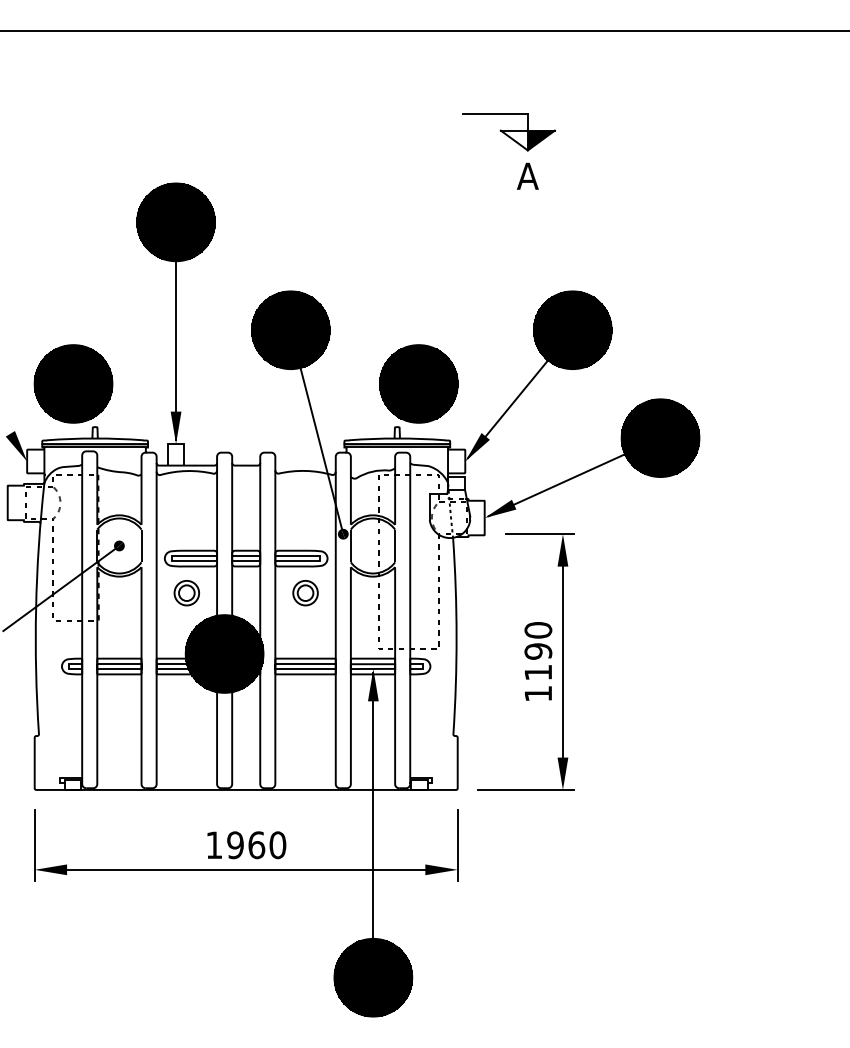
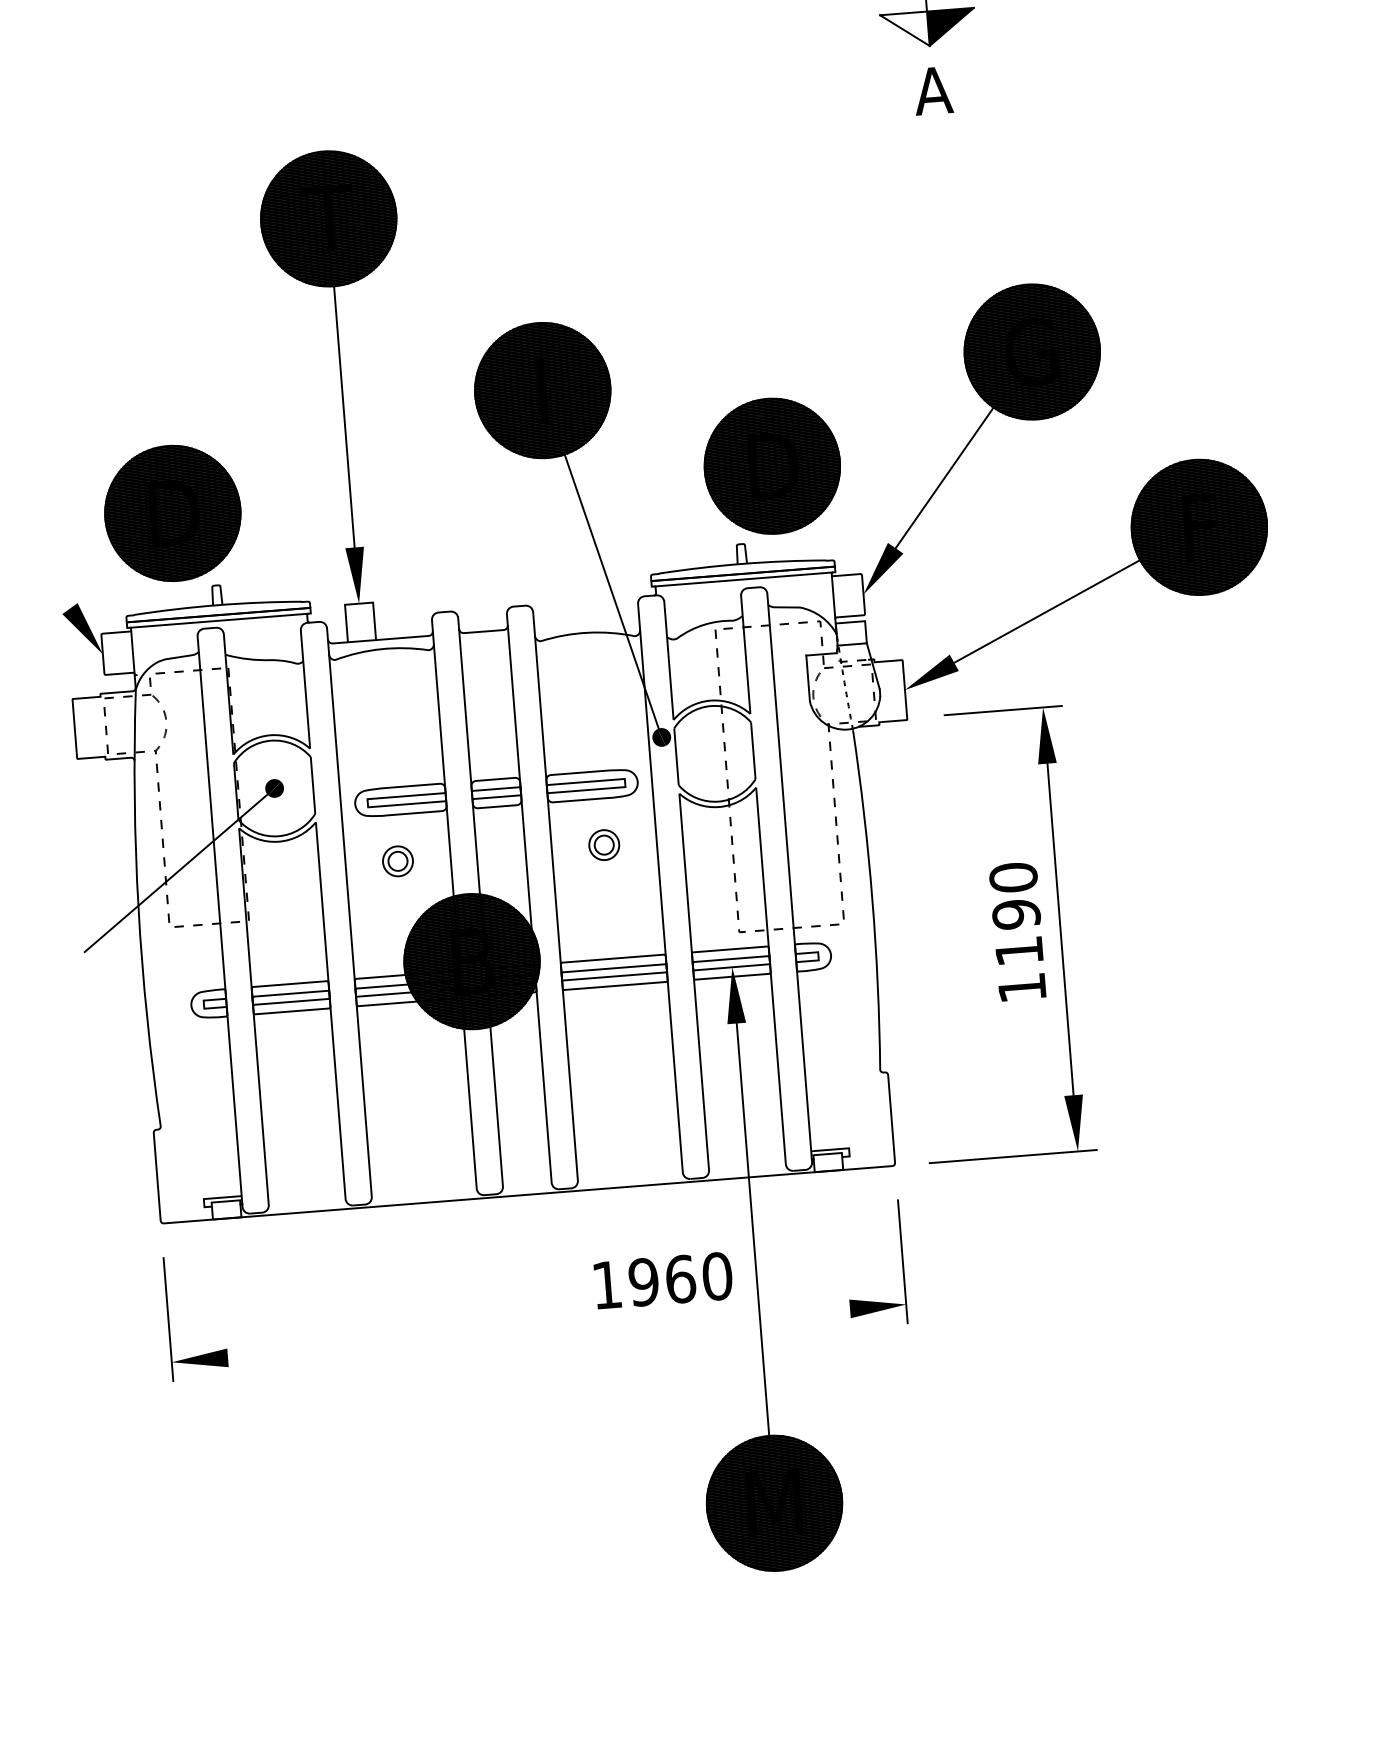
part: (186, 593) -> (397, 861), size x0.7
part: (305, 593) -> (604, 845), size x0.7
text: (246, 845) -> (662, 1281), moved
line: (246, 869) -> (539, 1332), removed

